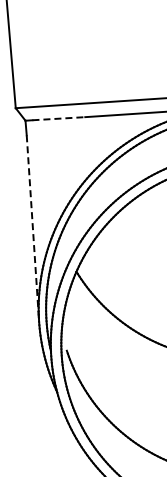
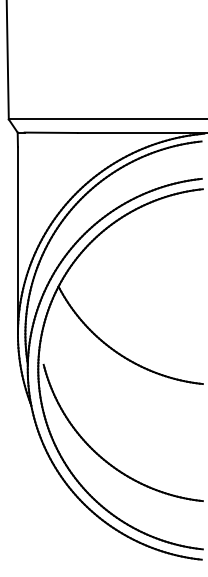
line: (59, 118) -> (51, 132), dashed -> solid
line: (32, 229) -> (17, 241), dashed -> solid

